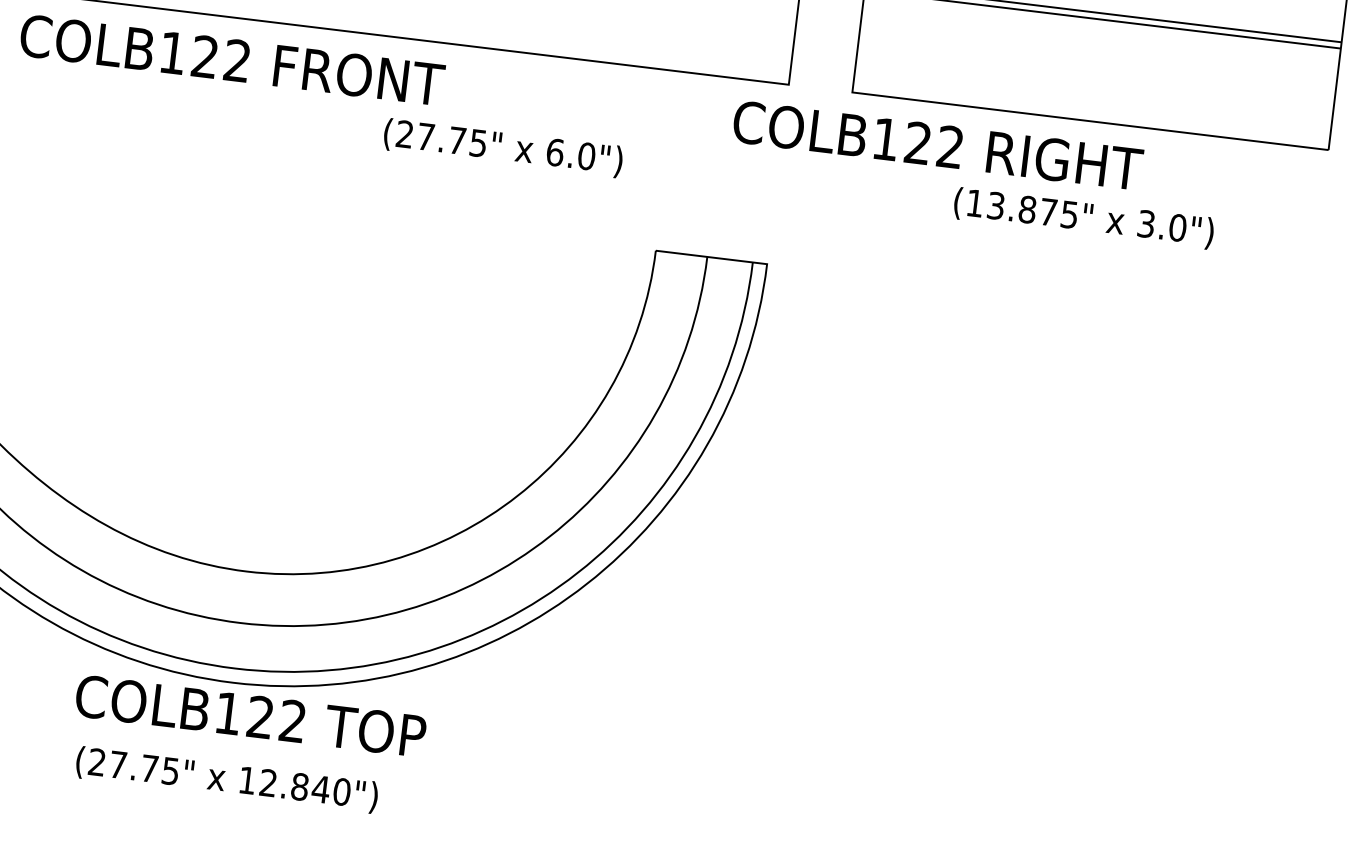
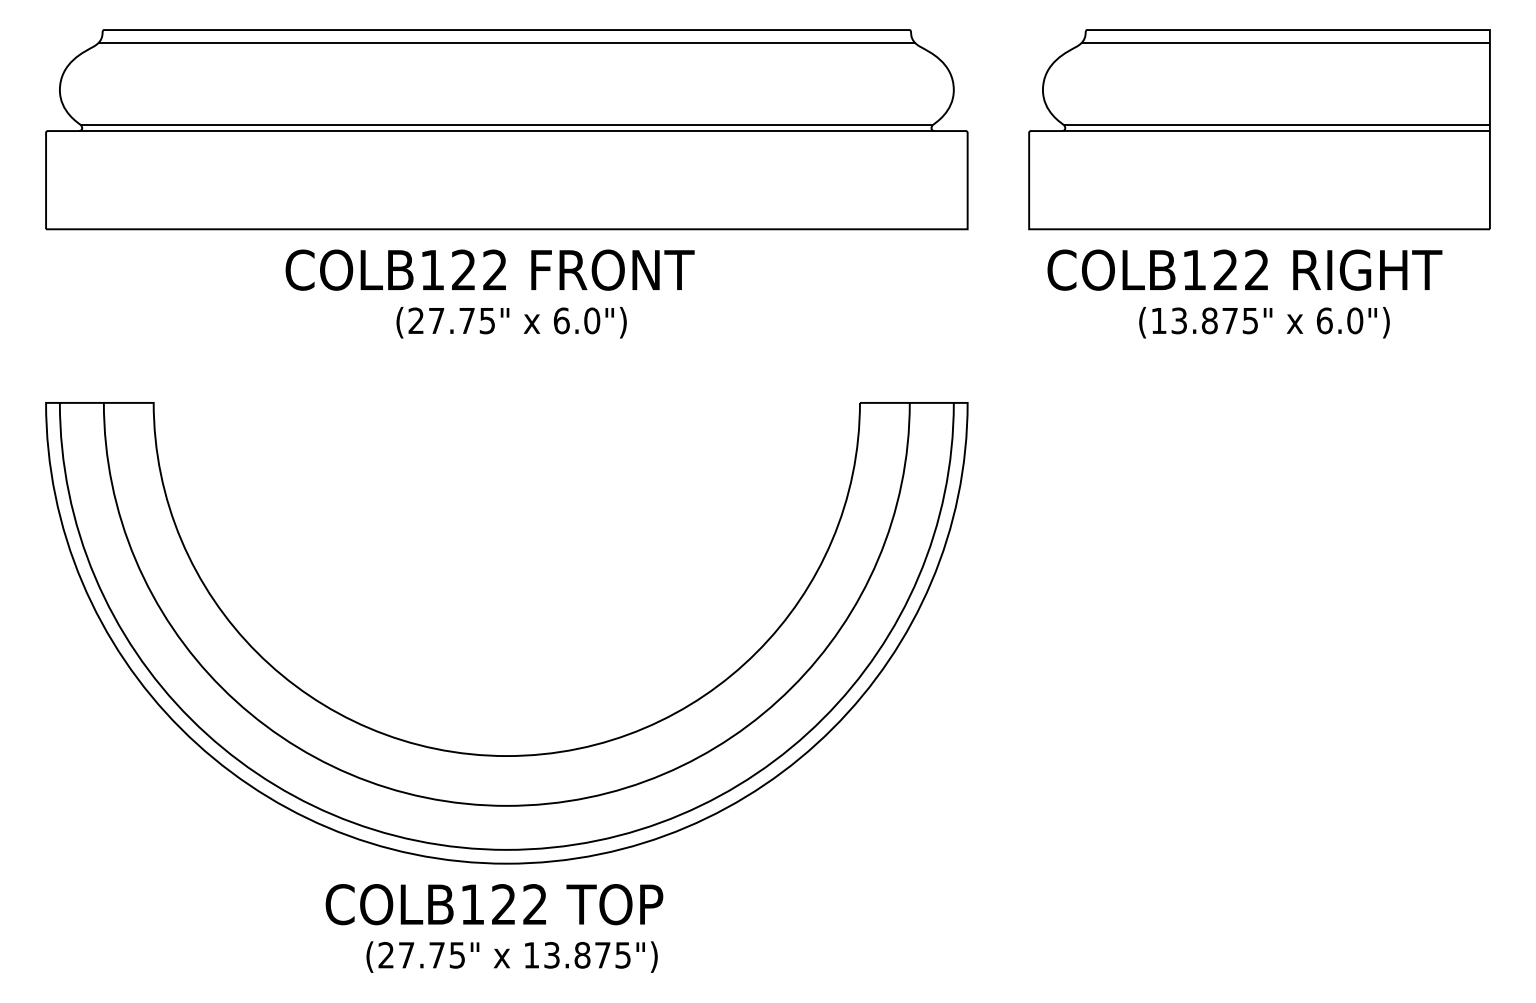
text: (231, 59) -> (489, 269), moved
text: (937, 144) -> (1244, 269), moved
text: (503, 147) -> (511, 322), moved
text: (1146, 223) -> (1324, 320), 3.0") -> 6.0")
text: (250, 716) -> (494, 904), moved
text: (305, 787) -> (587, 955), 12.840") -> 13.875")

